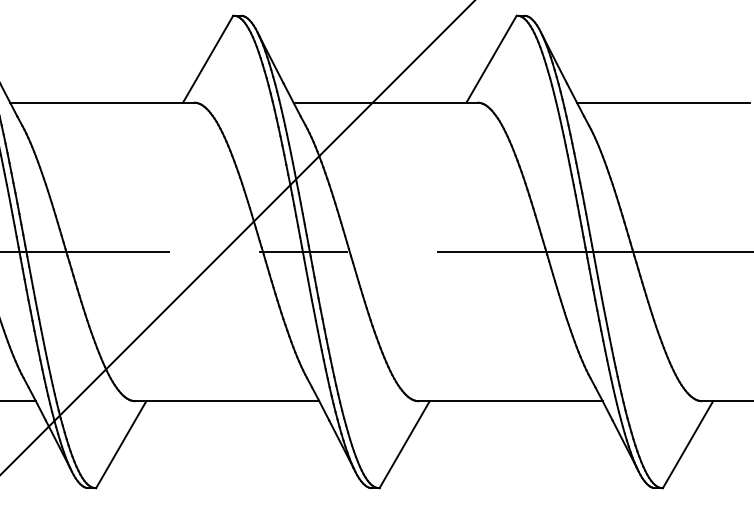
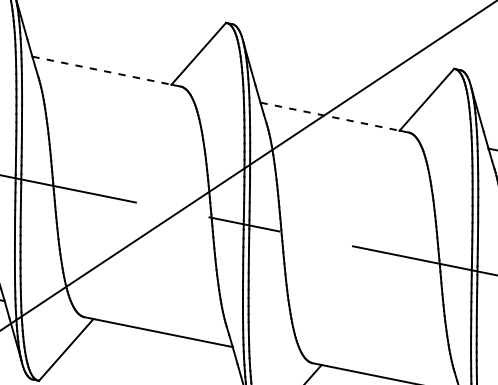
line: (97, 102) -> (102, 70), solid -> dashed
line: (380, 102) -> (330, 116), solid -> dashed

